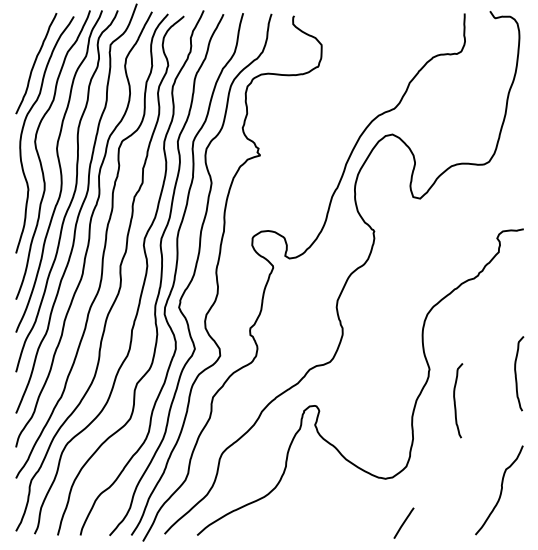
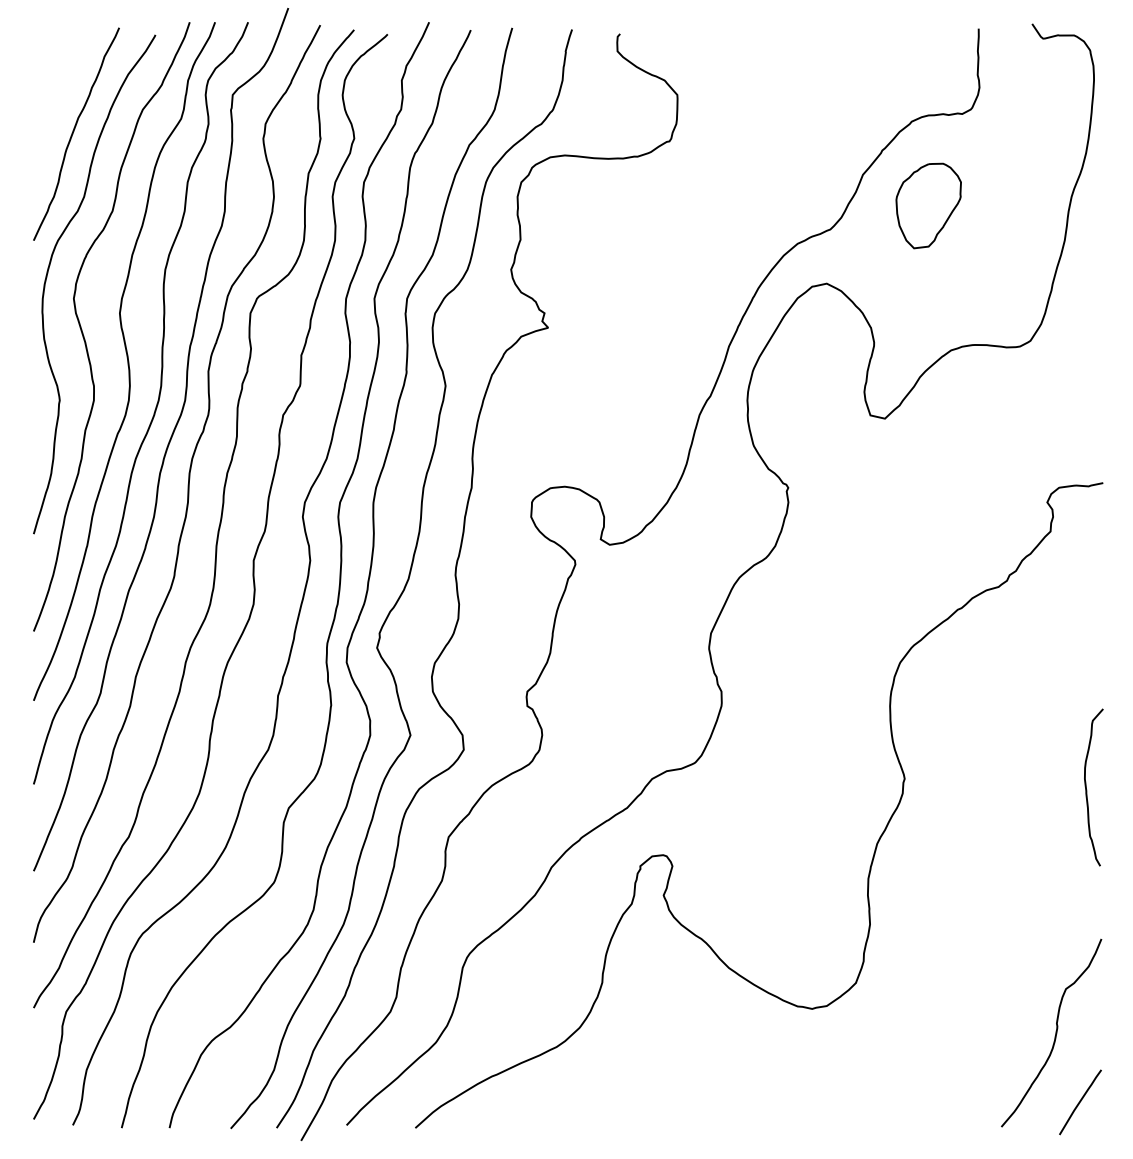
part: (440, 97) -> (927, 205), added
curve: (455, 400) -> (959, 843), removed
line: (403, 522) -> (1079, 1100), moved

